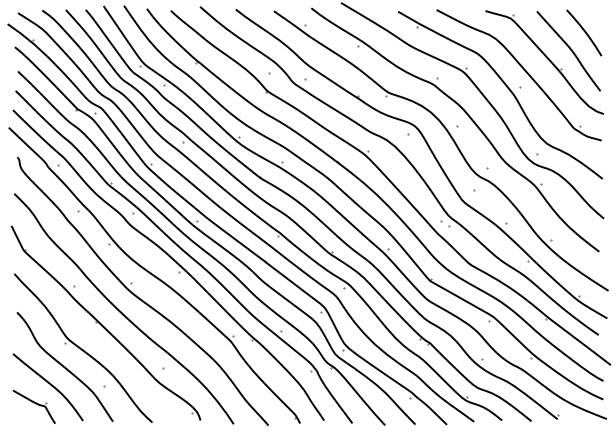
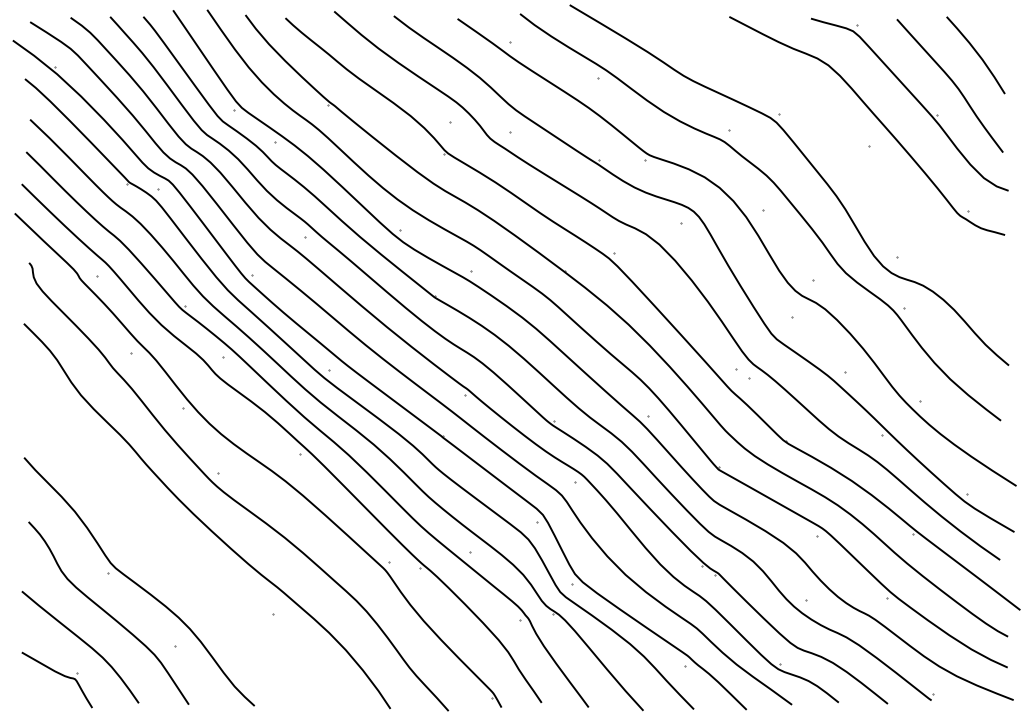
part: (506, 87) -> (846, 146), removed
part: (105, 322) -> (176, 538), removed

